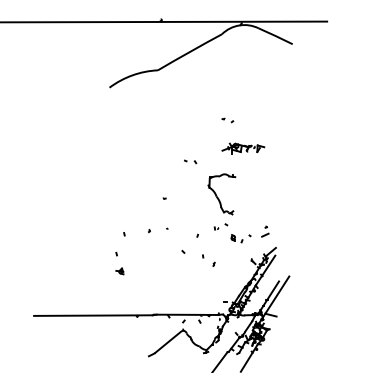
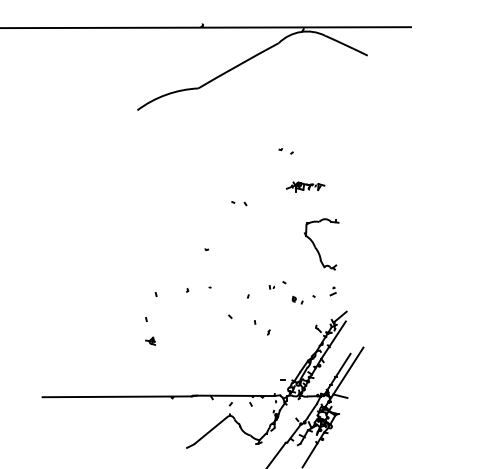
part: (243, 148) -> (305, 186), size x0.71
part: (221, 194) -> (321, 244), moved
part: (264, 231) -> (332, 291), size x0.62
part: (236, 238) -> (297, 300), size x0.71

